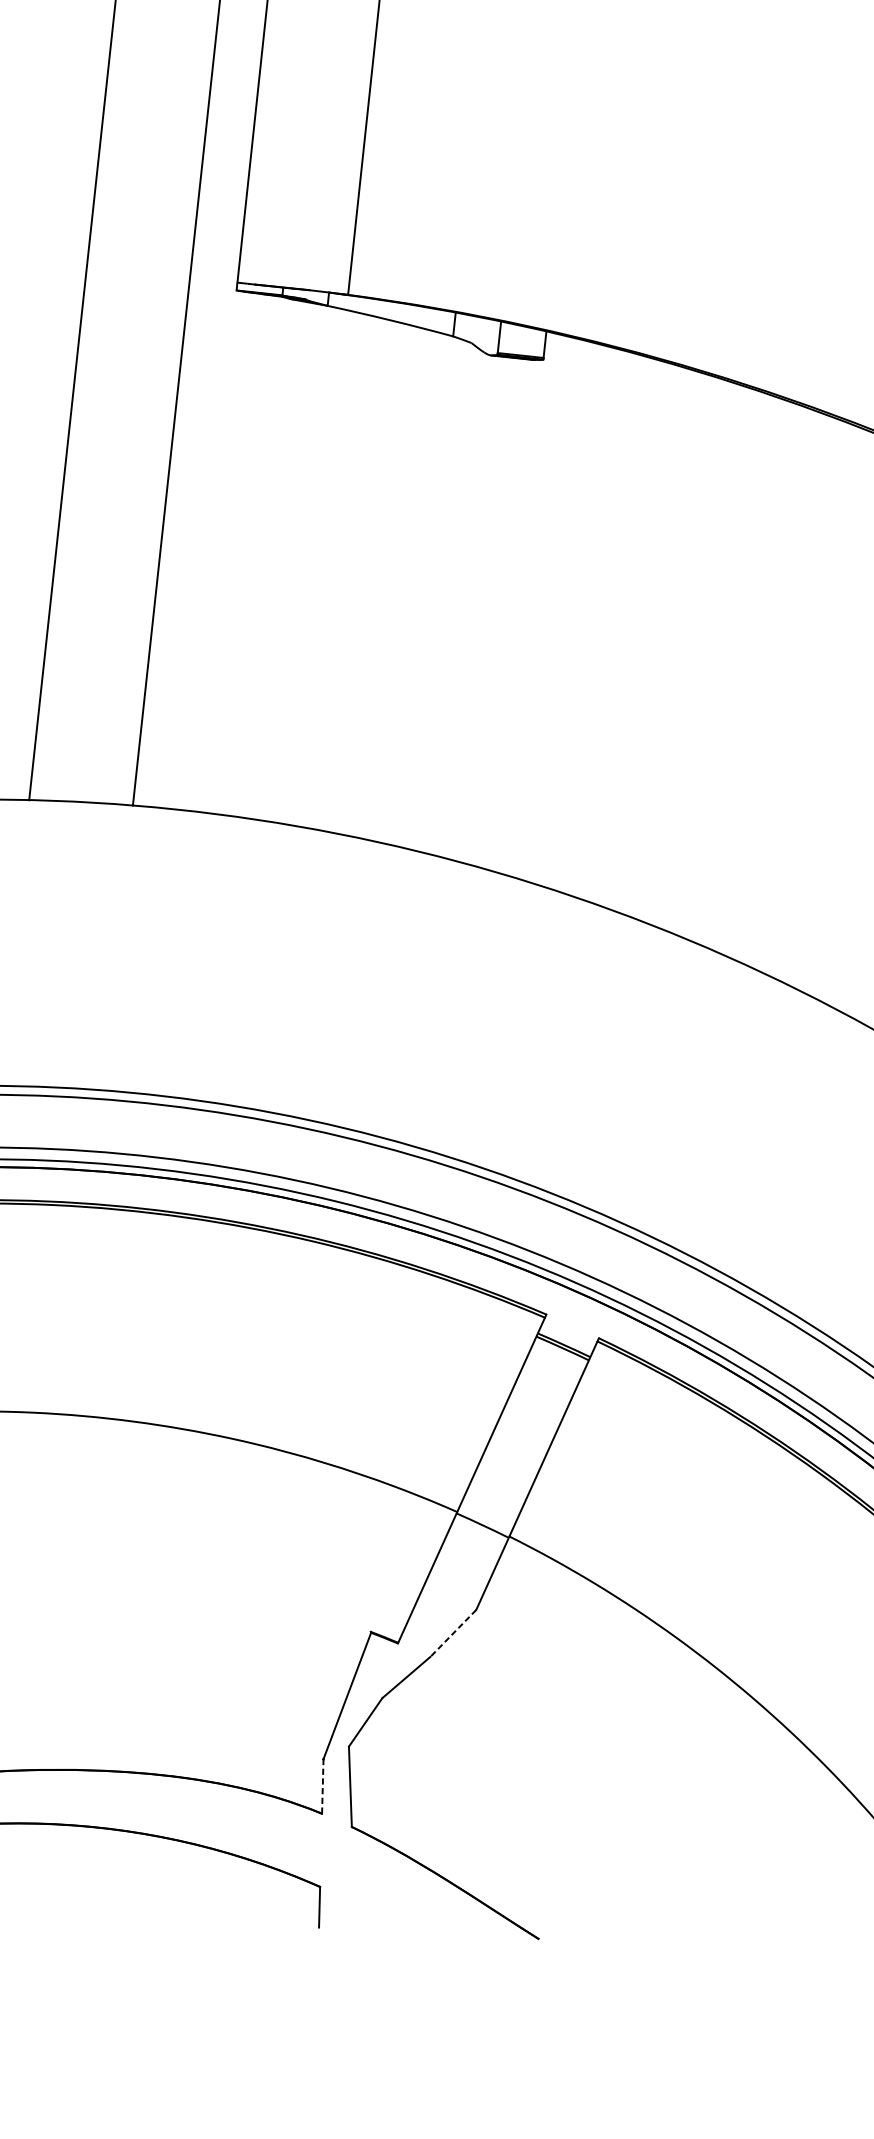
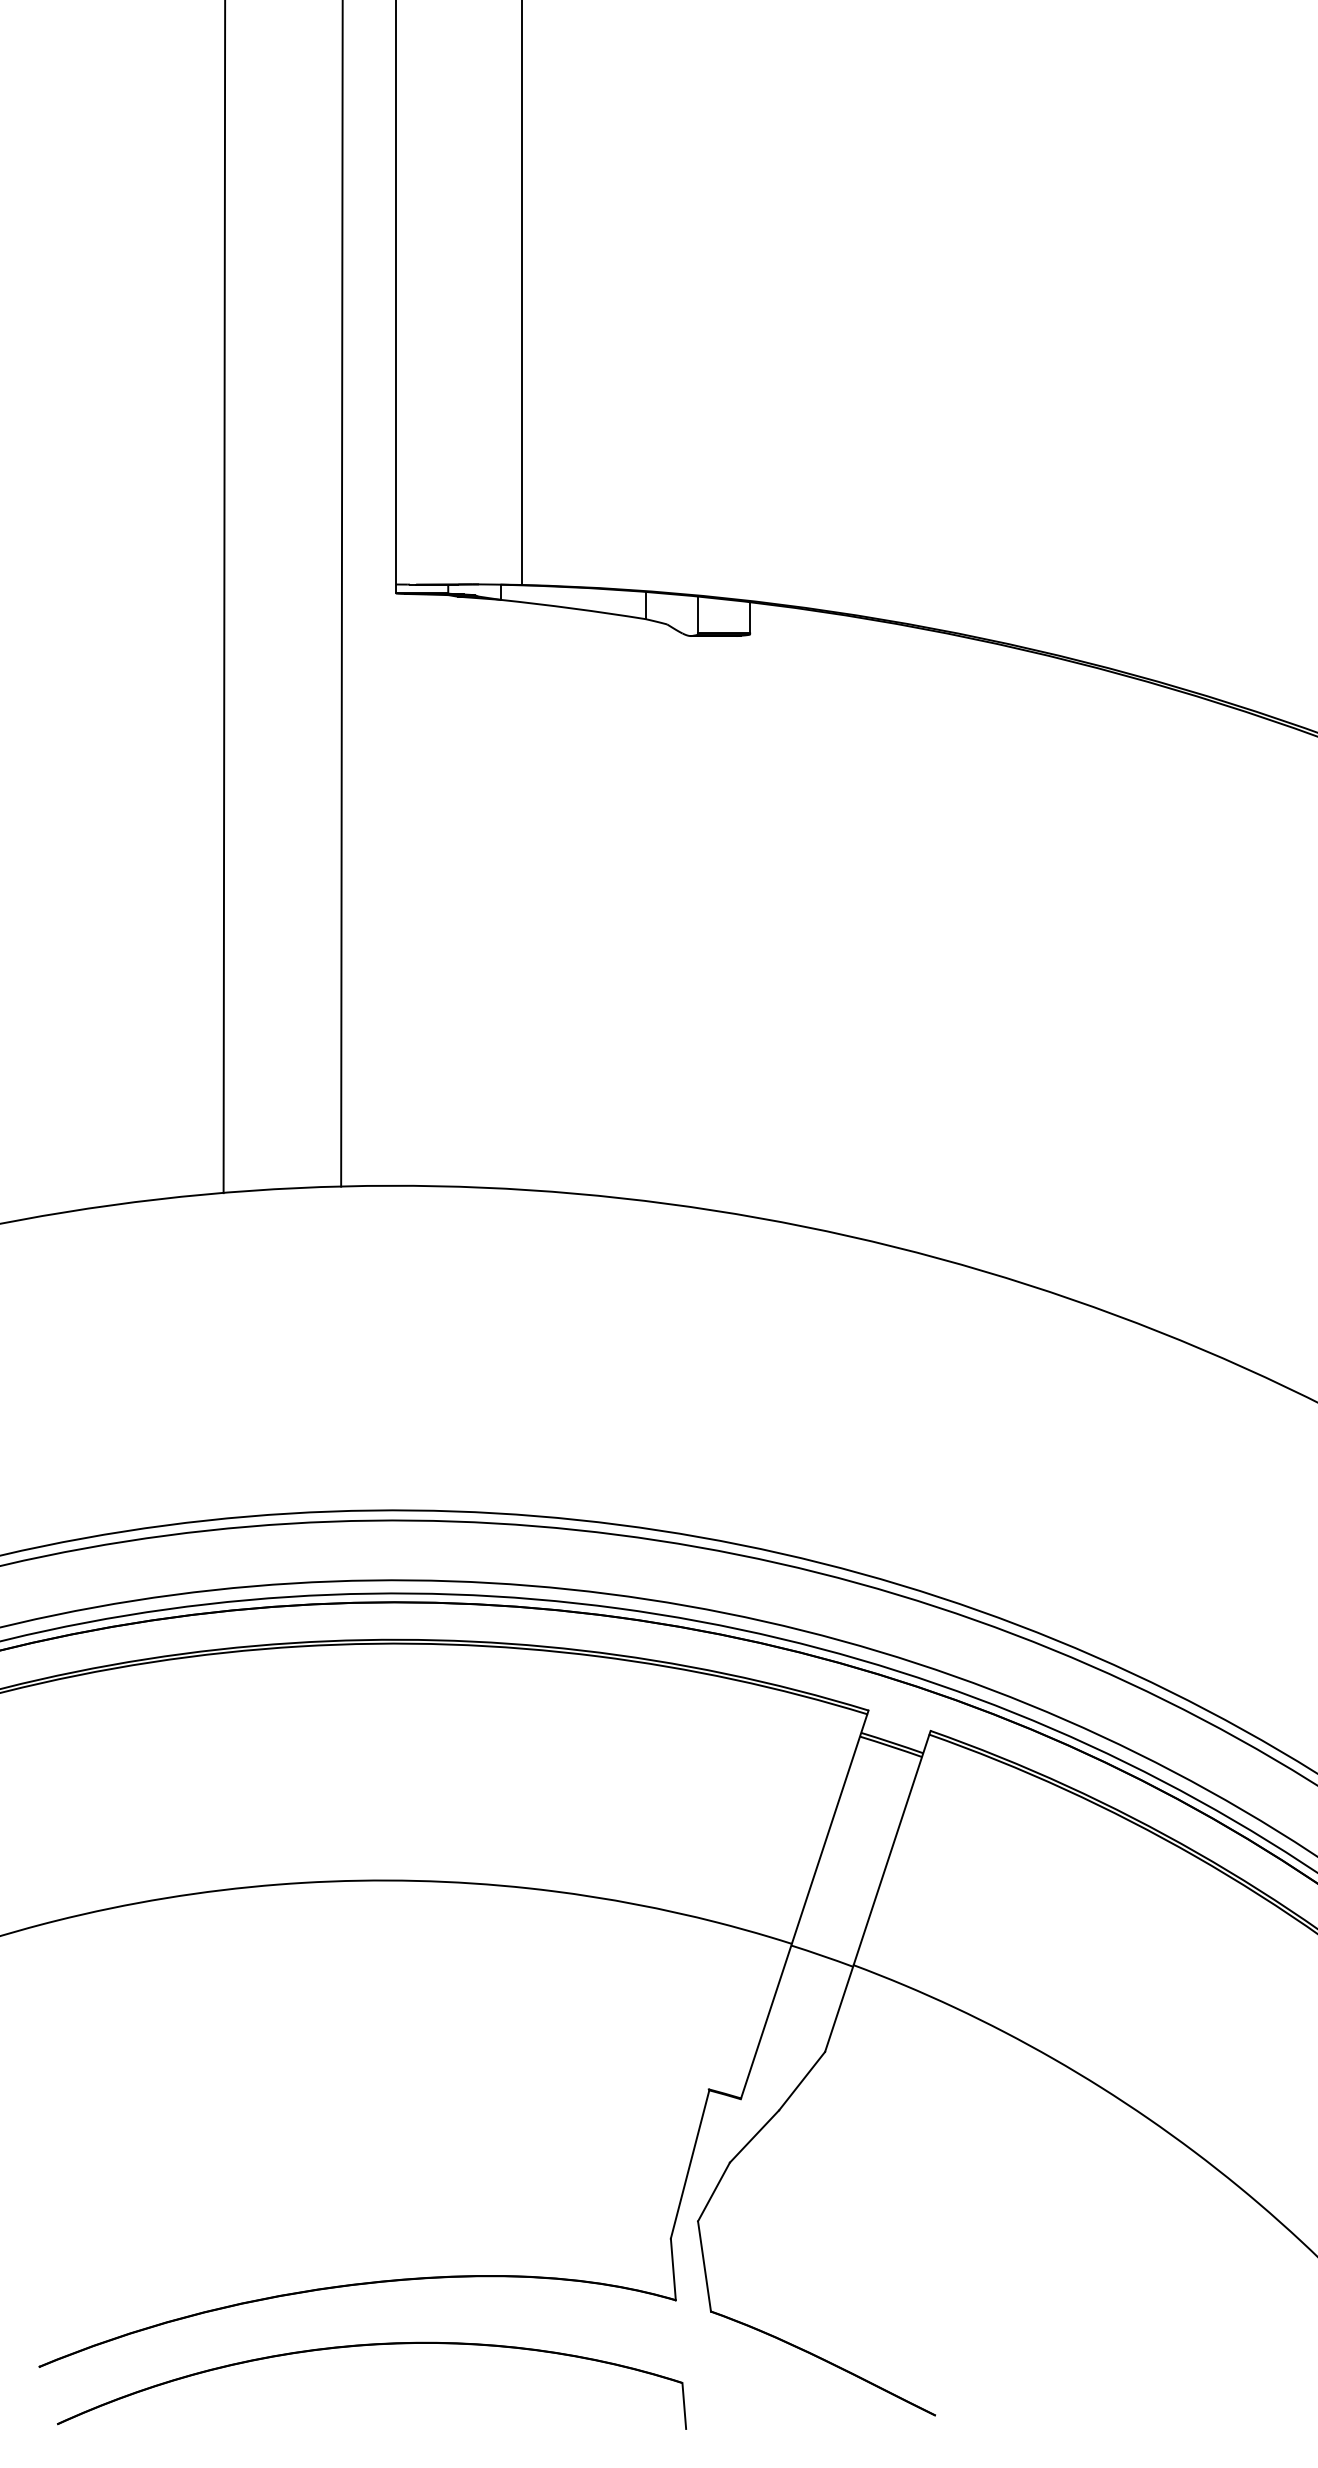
line: (452, 1633) -> (801, 2081), dashed -> solid
line: (322, 1786) -> (673, 2269), dashed -> solid

